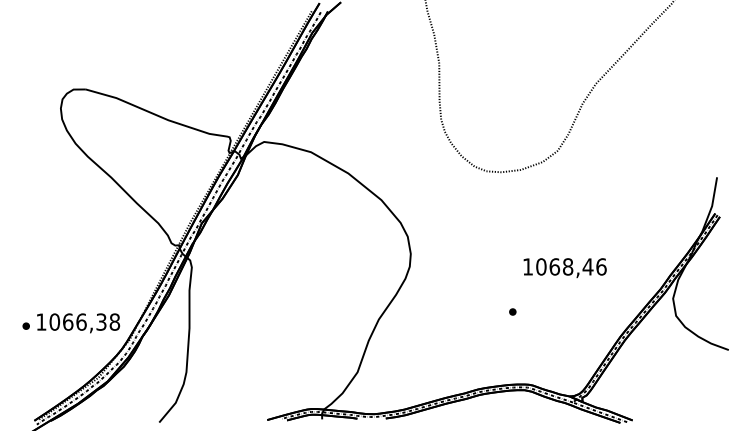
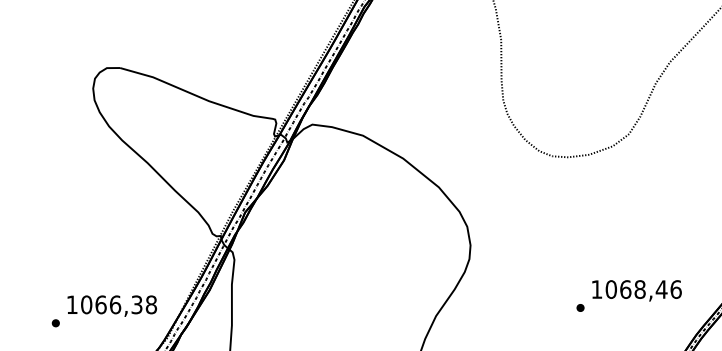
text: (564, 268) -> (636, 291), moved
text: (78, 323) -> (112, 306), moved

